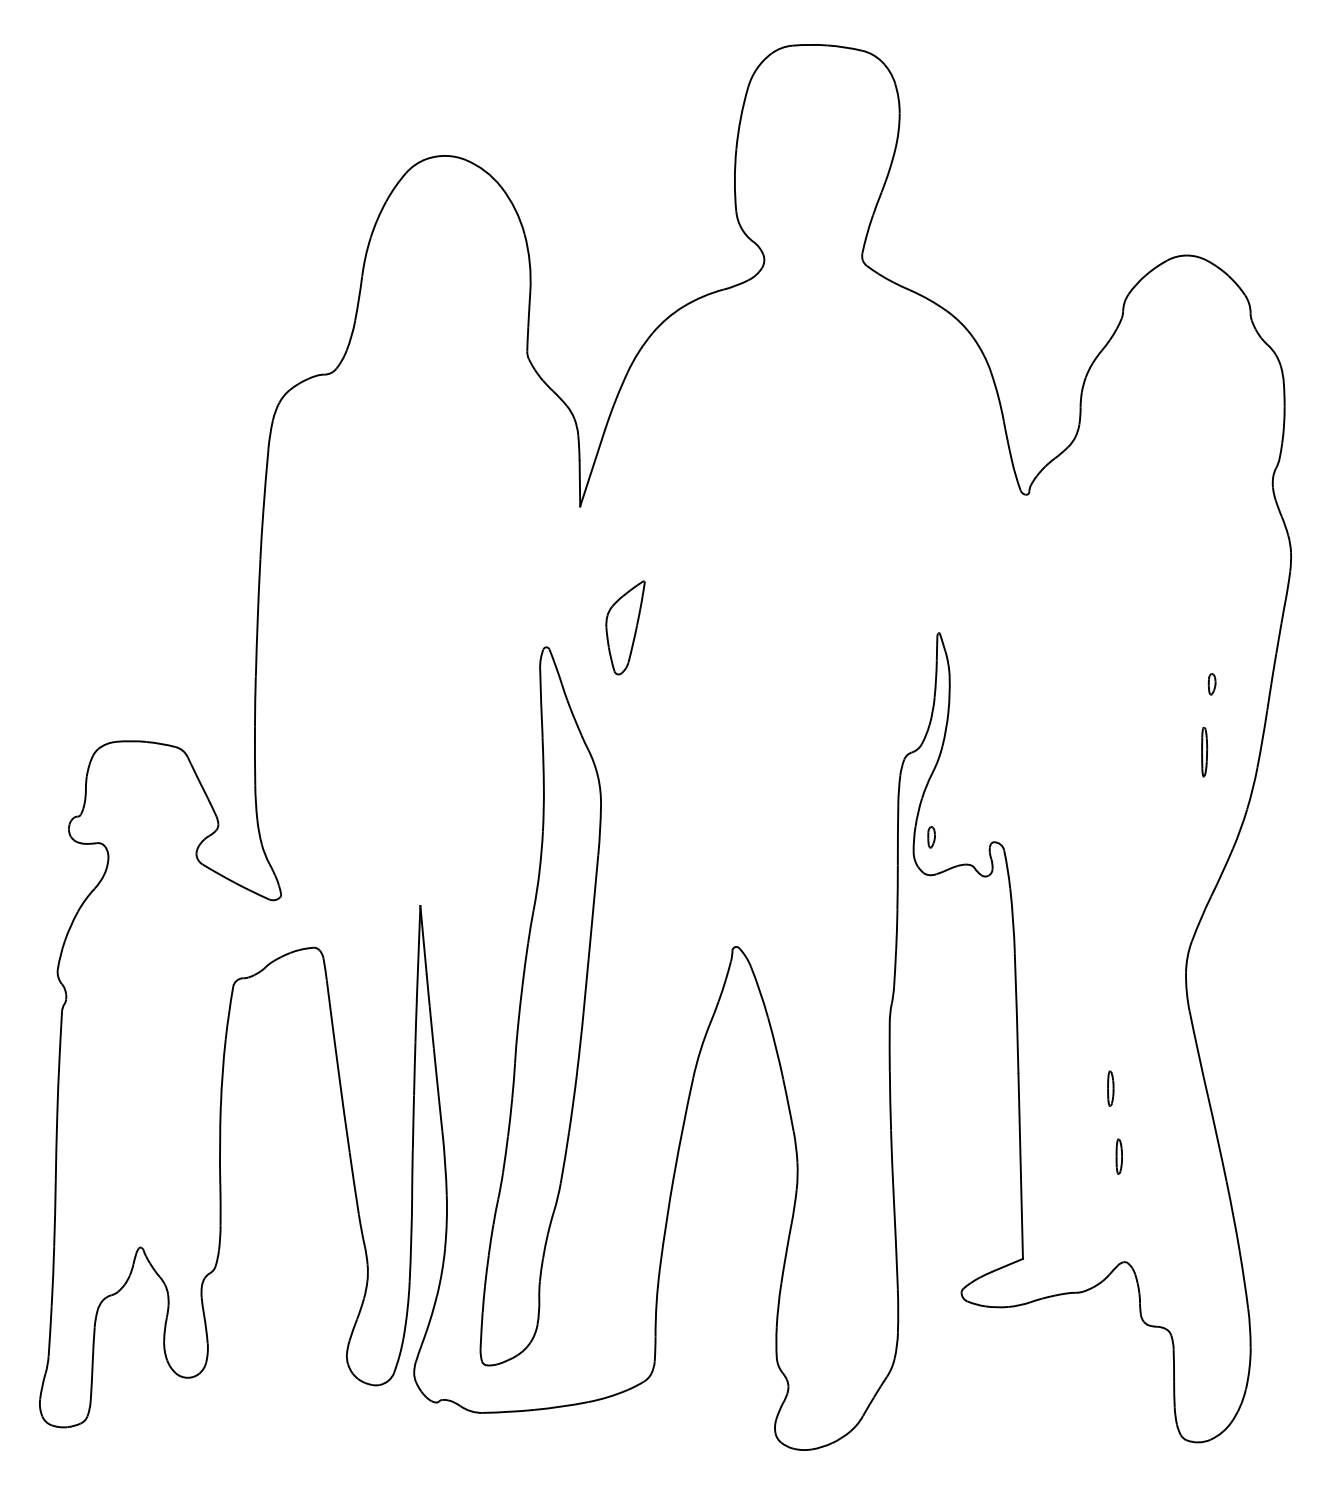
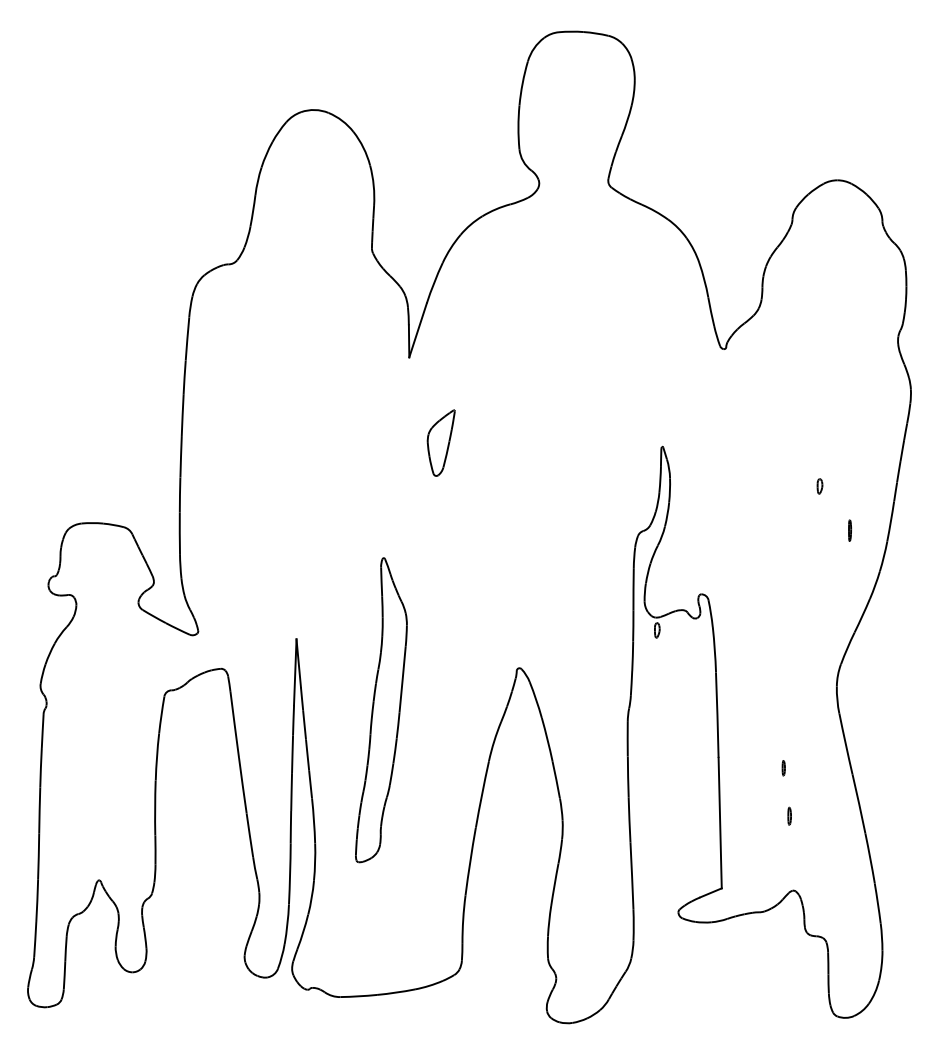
part: (1211, 684) -> (819, 486), moved
part: (1204, 751) -> (849, 530), size x0.6
part: (931, 837) -> (657, 630), moved
part: (540, 1006) -> (381, 710), size x0.6
part: (1110, 1088) -> (783, 768), size x0.6
part: (1118, 1156) -> (789, 816), size x0.7

